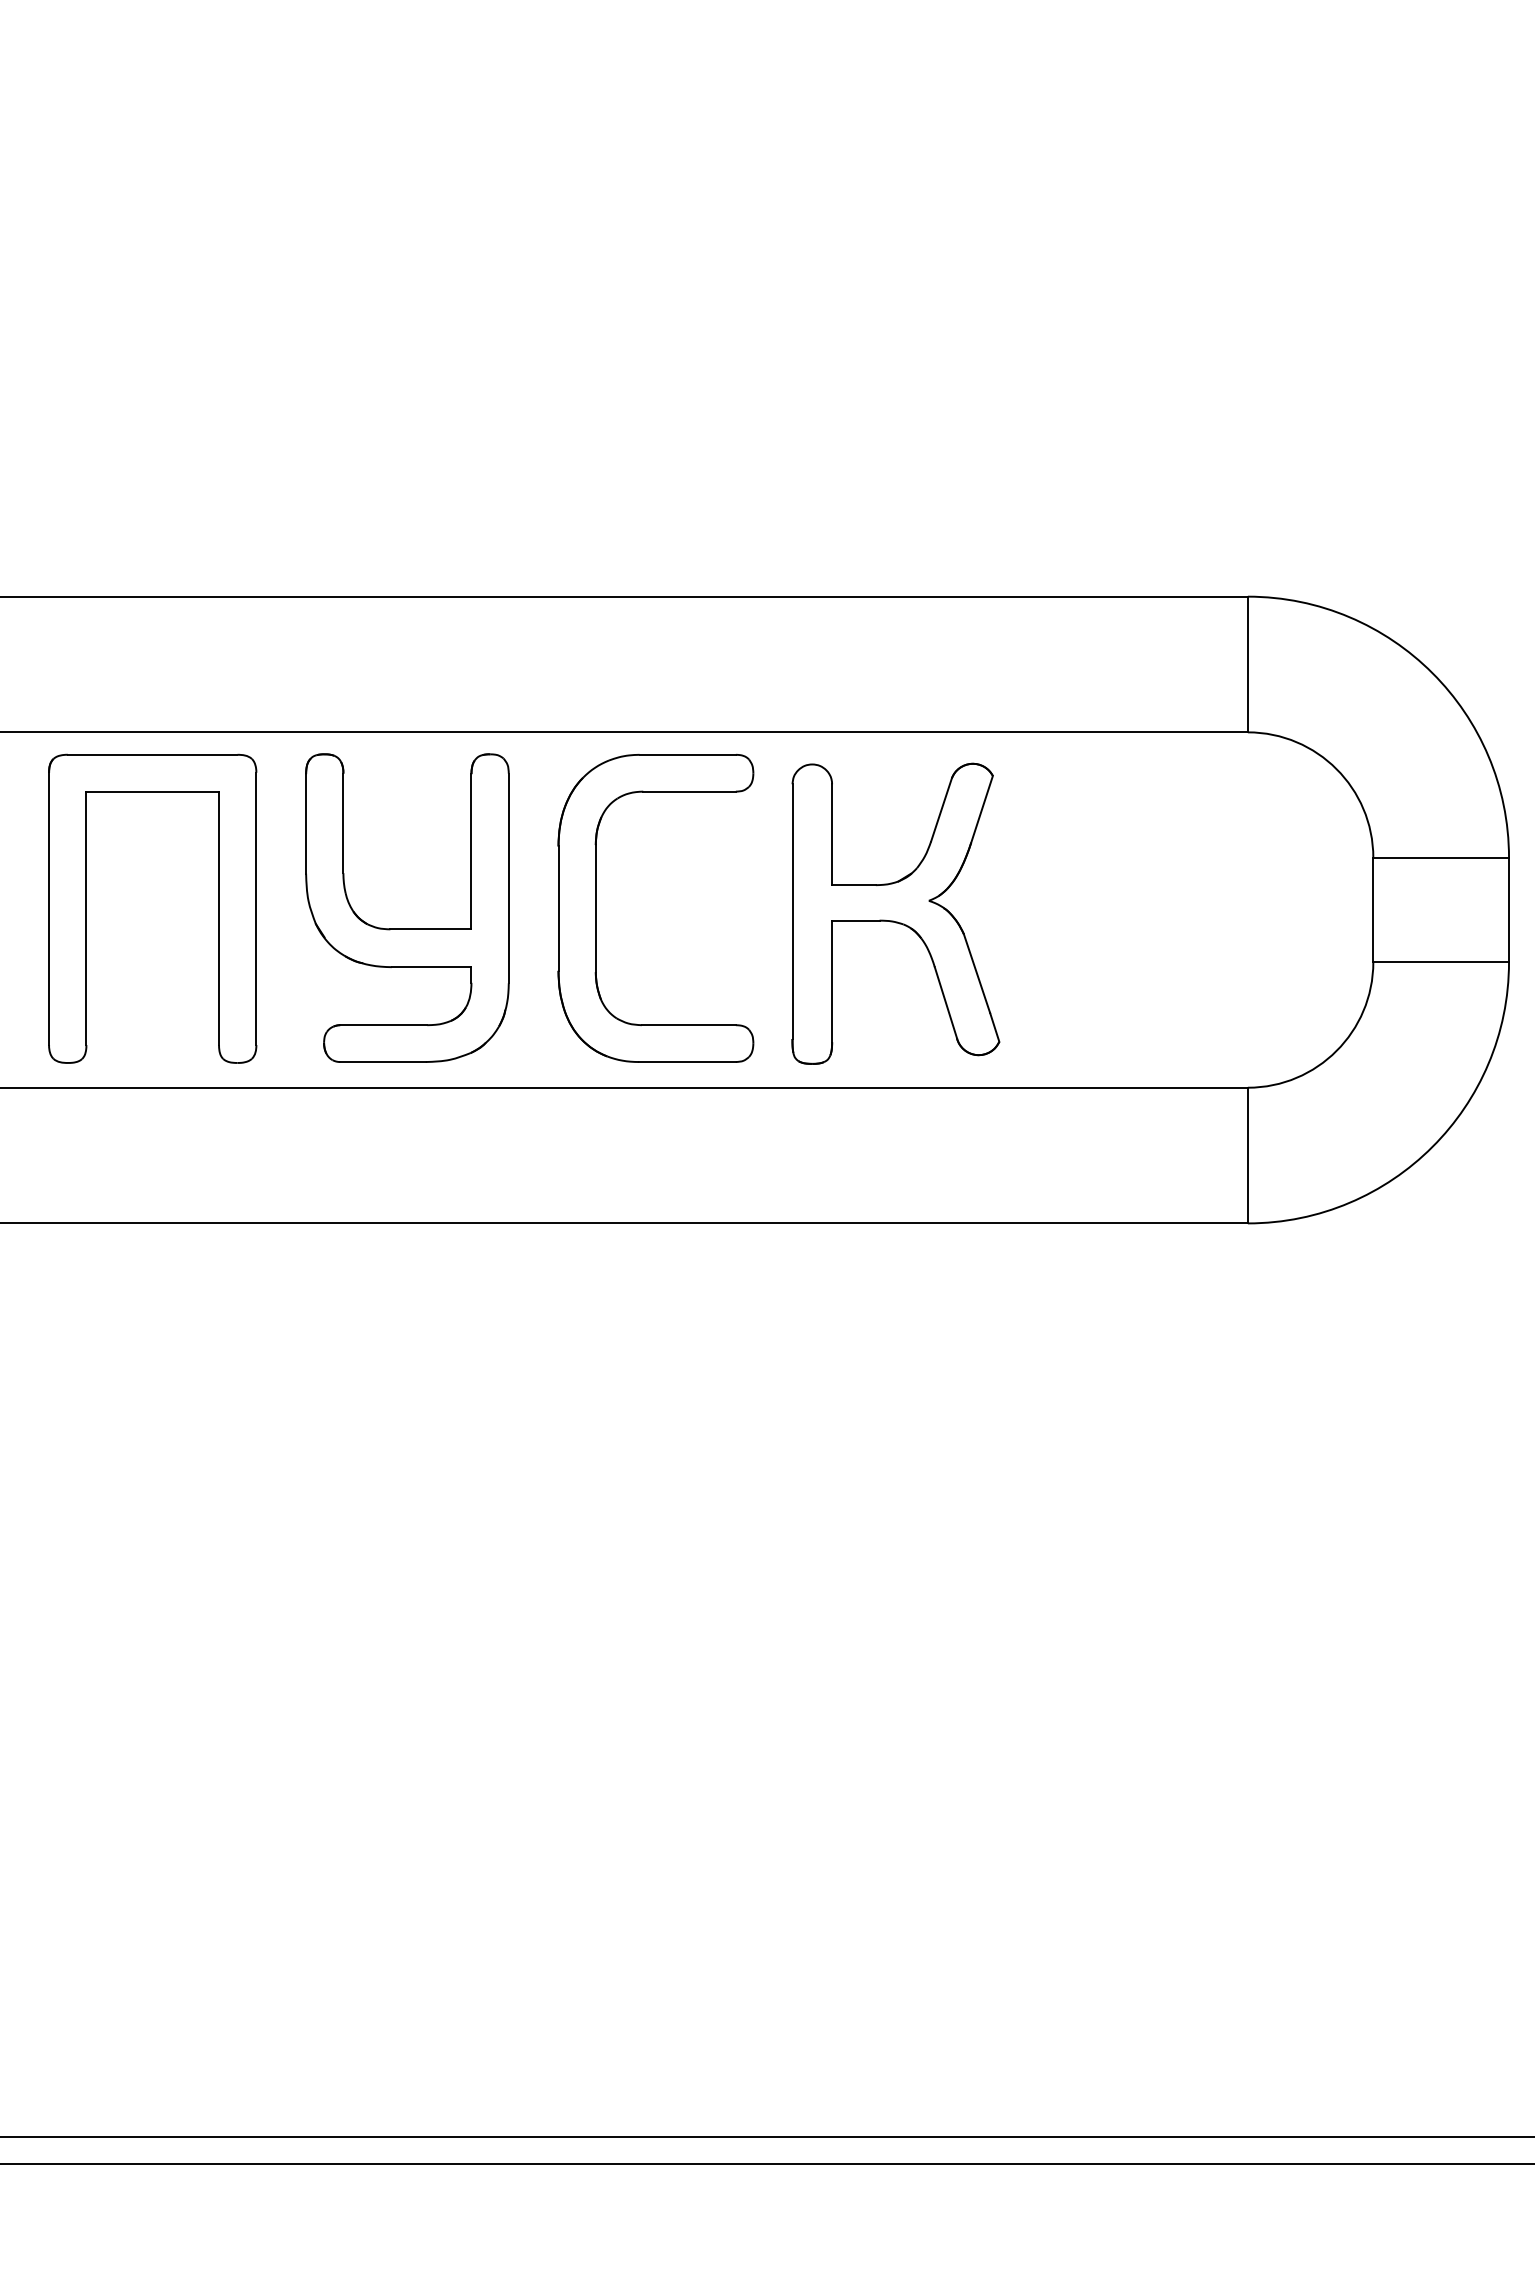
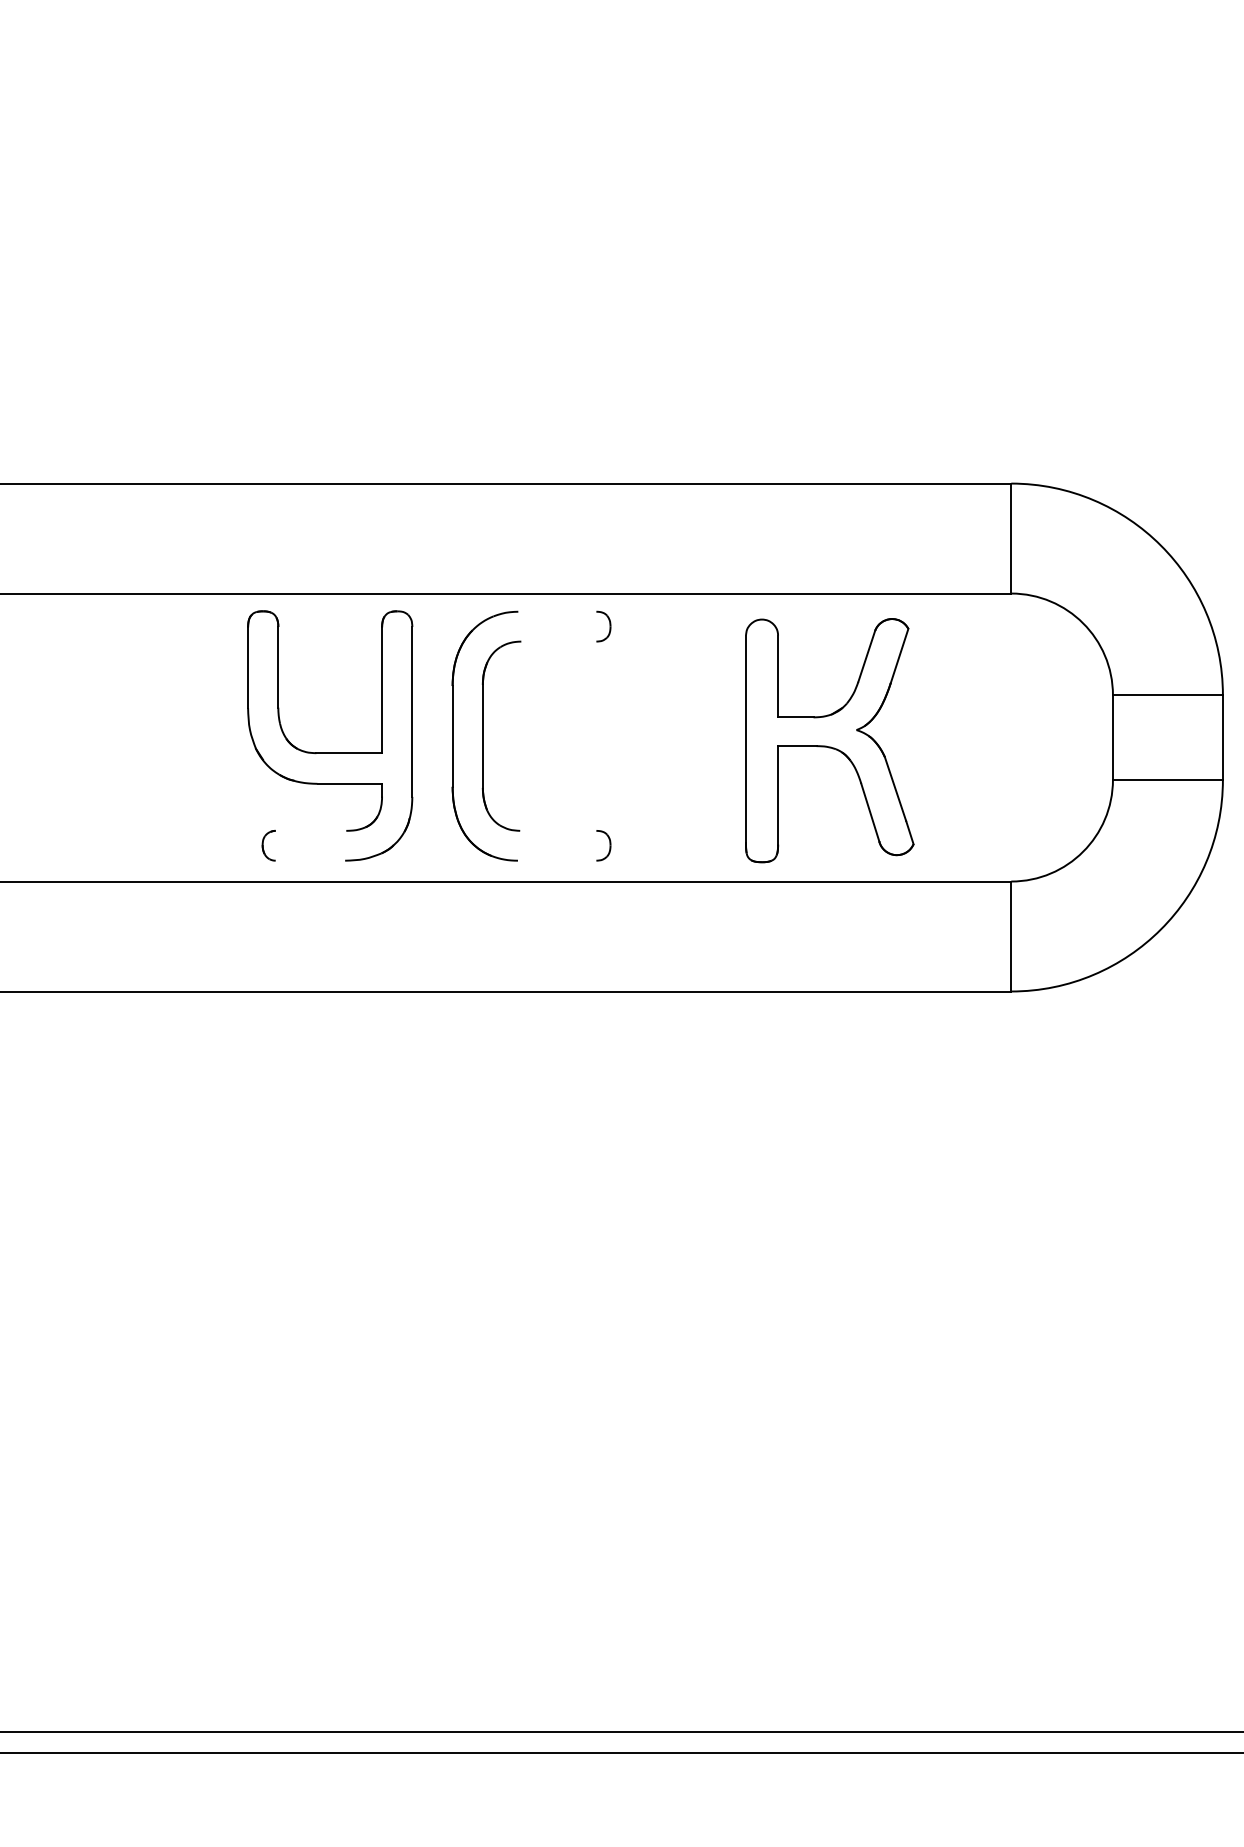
line: (687, 754) -> (557, 611), removed
line: (689, 791) -> (558, 641), removed
part: (86, 908) -> (70, 736), removed
part: (895, 913) -> (829, 740), moved
line: (383, 1025) -> (310, 831), removed
line: (688, 1025) -> (557, 831), removed
line: (382, 1062) -> (309, 861), removed
line: (687, 1062) -> (557, 861), removed

